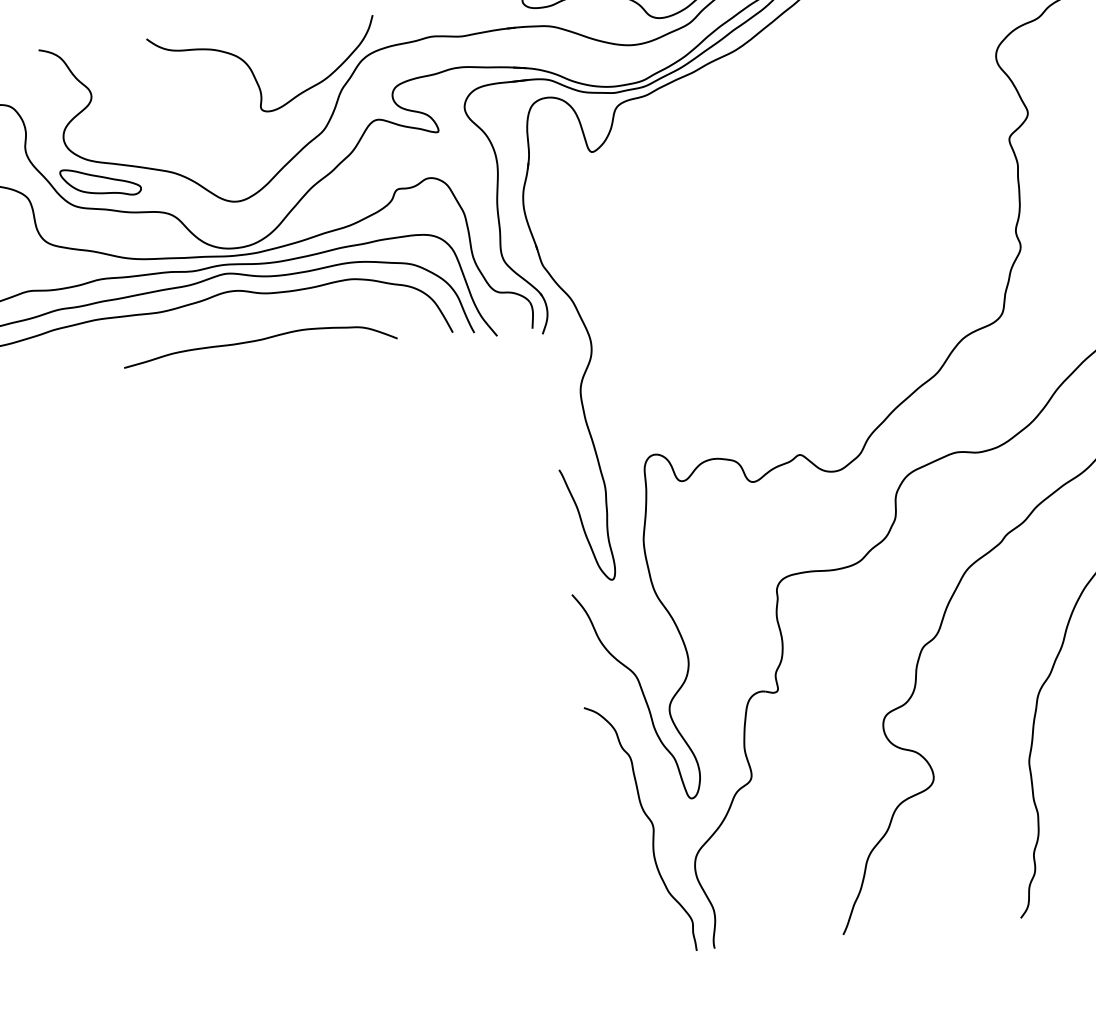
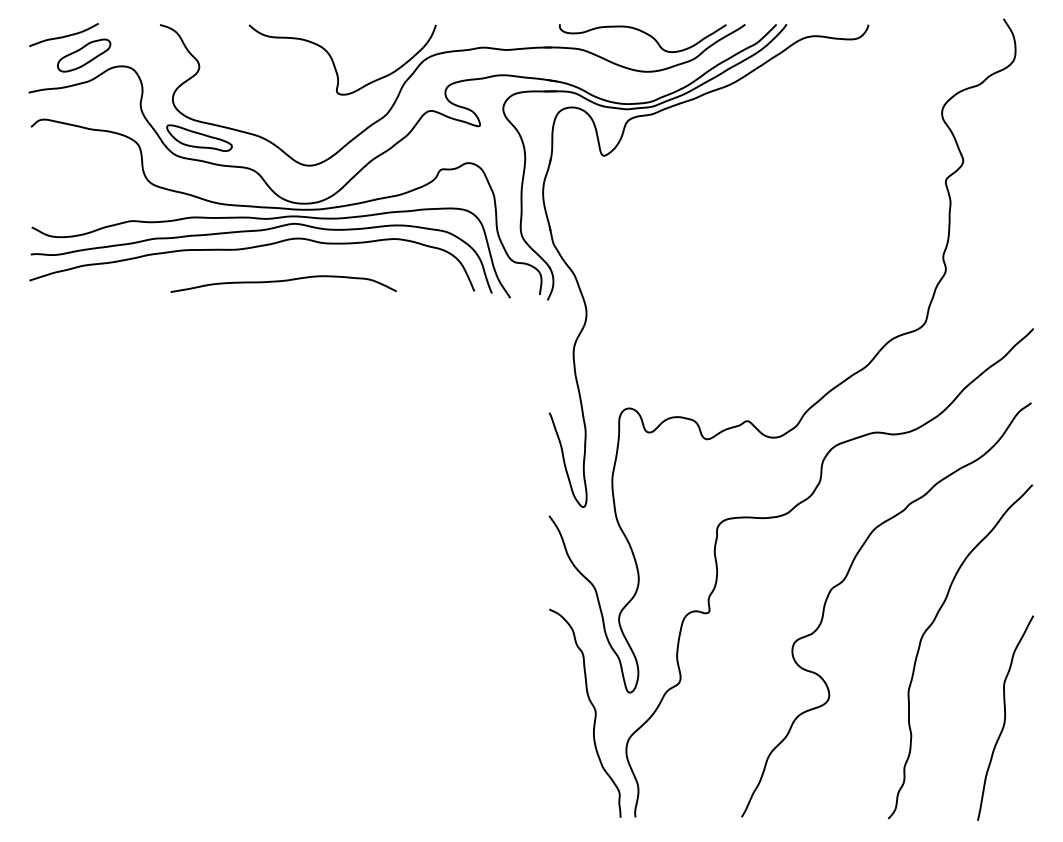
curve: (259, 340) -> (283, 281), moved

